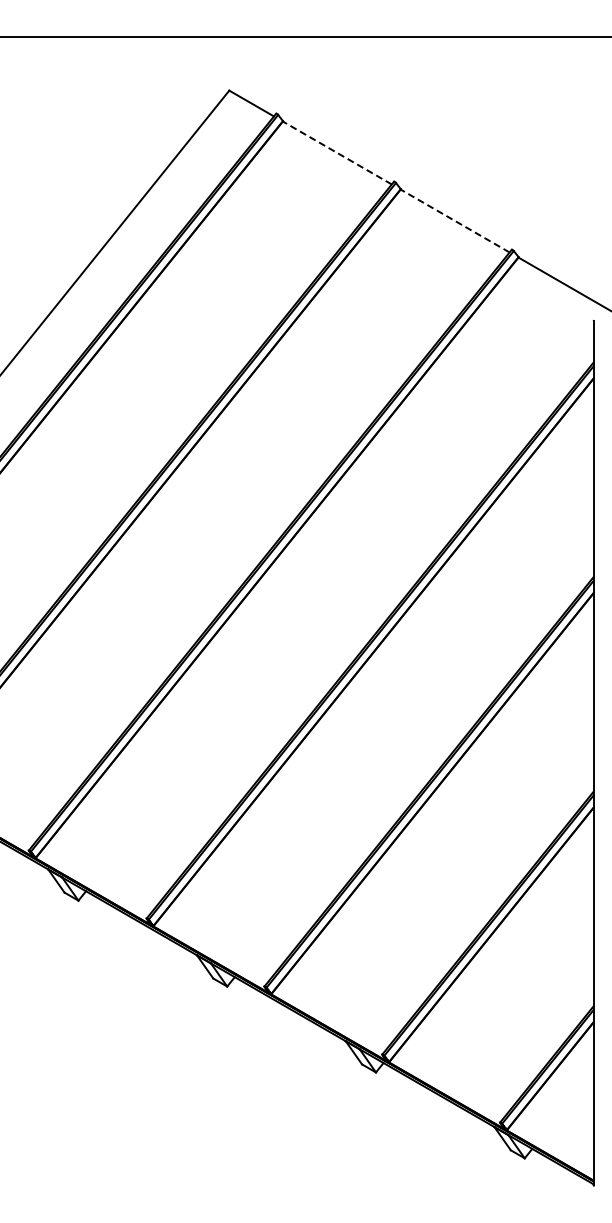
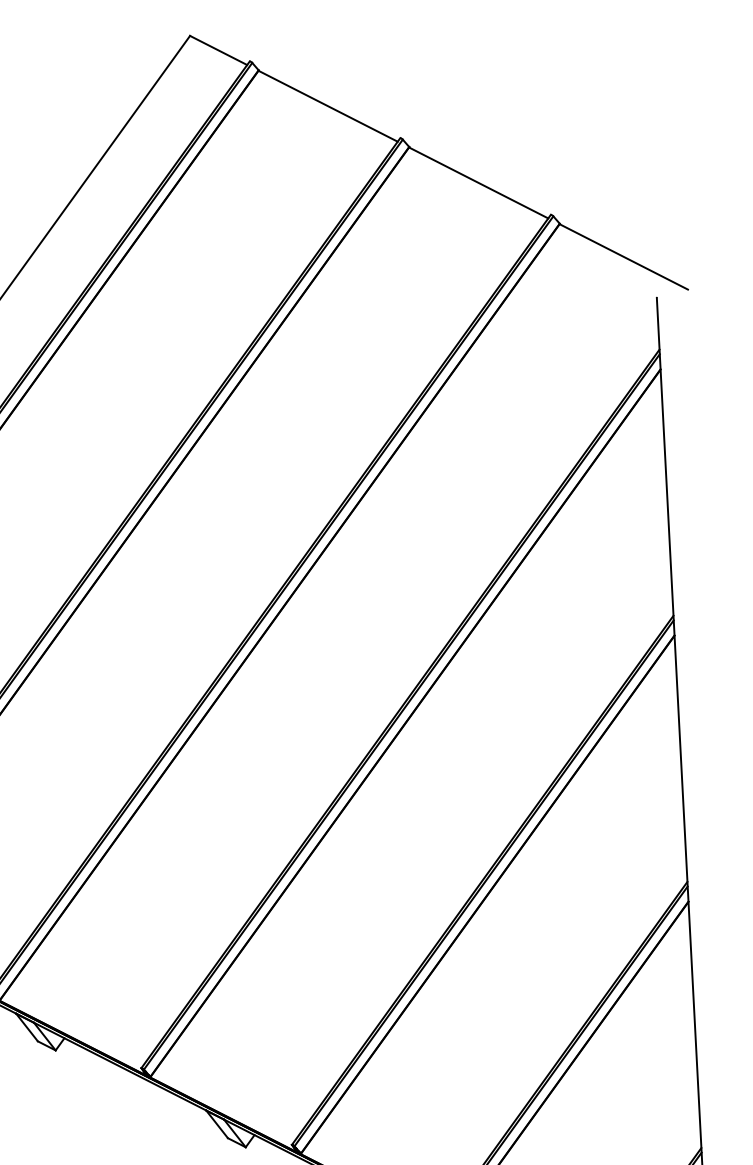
line: (337, 153) -> (328, 106), dashed -> solid
line: (455, 221) -> (479, 183), dashed -> solid

